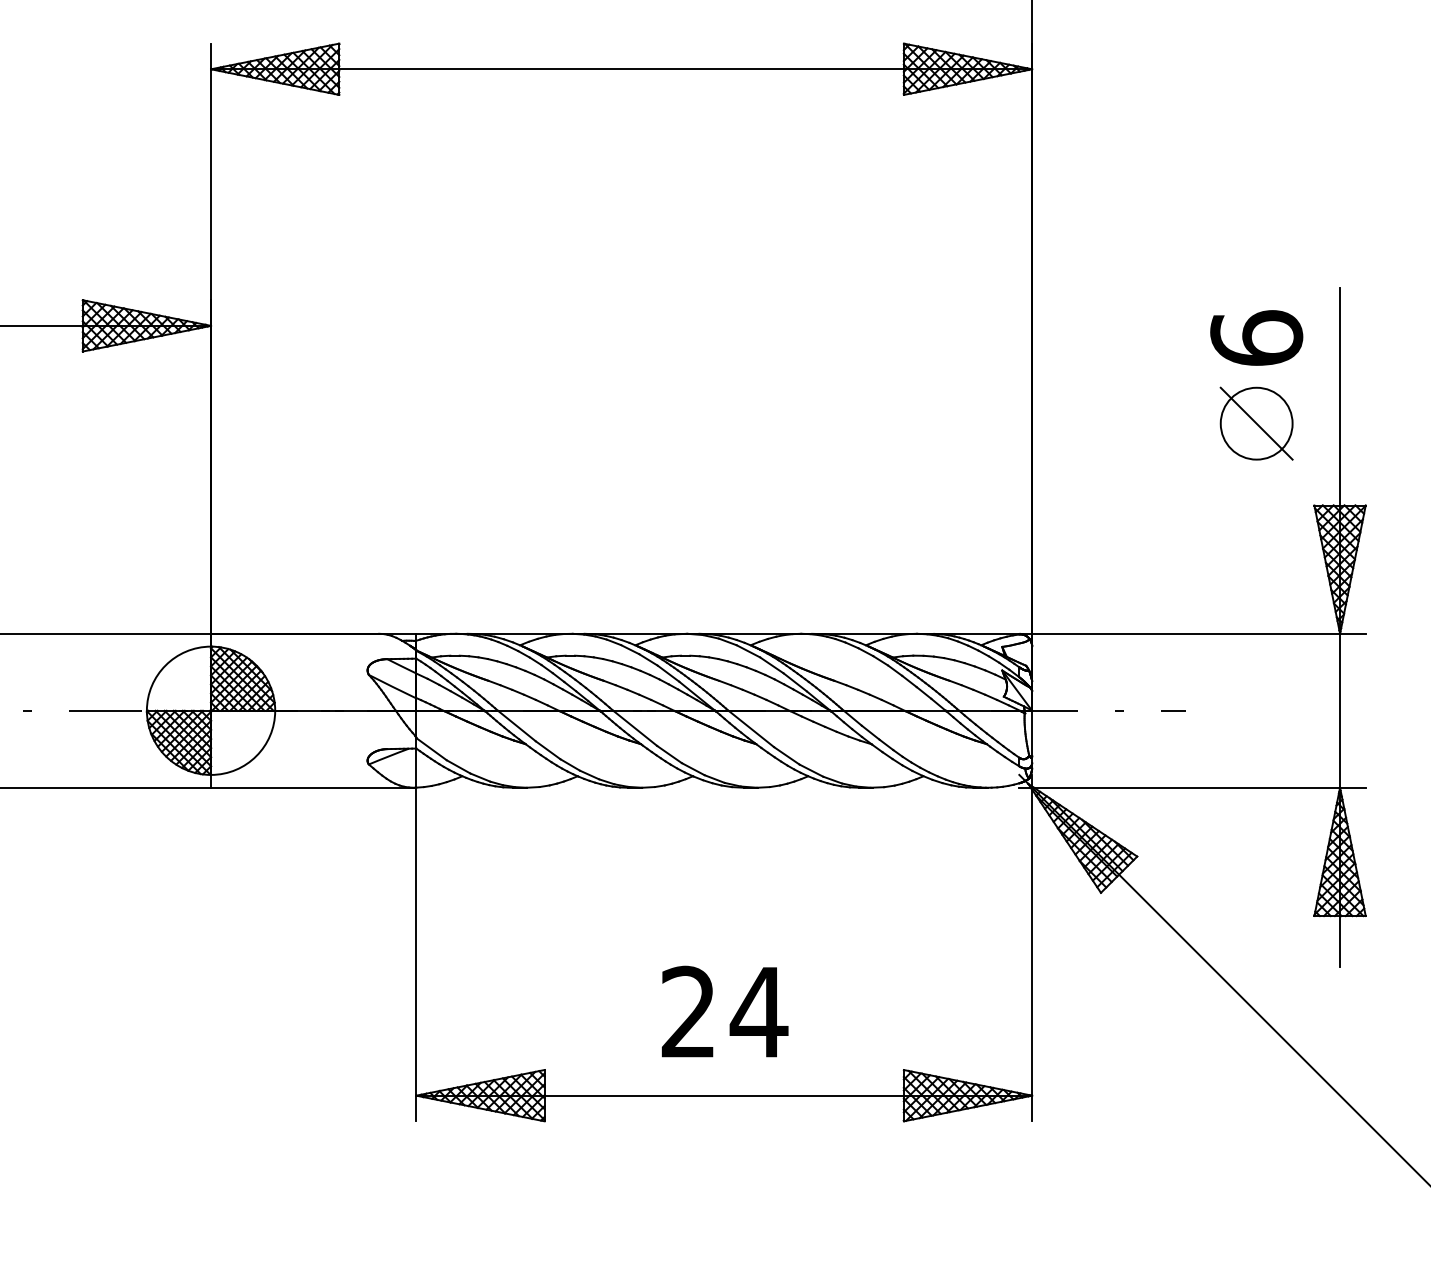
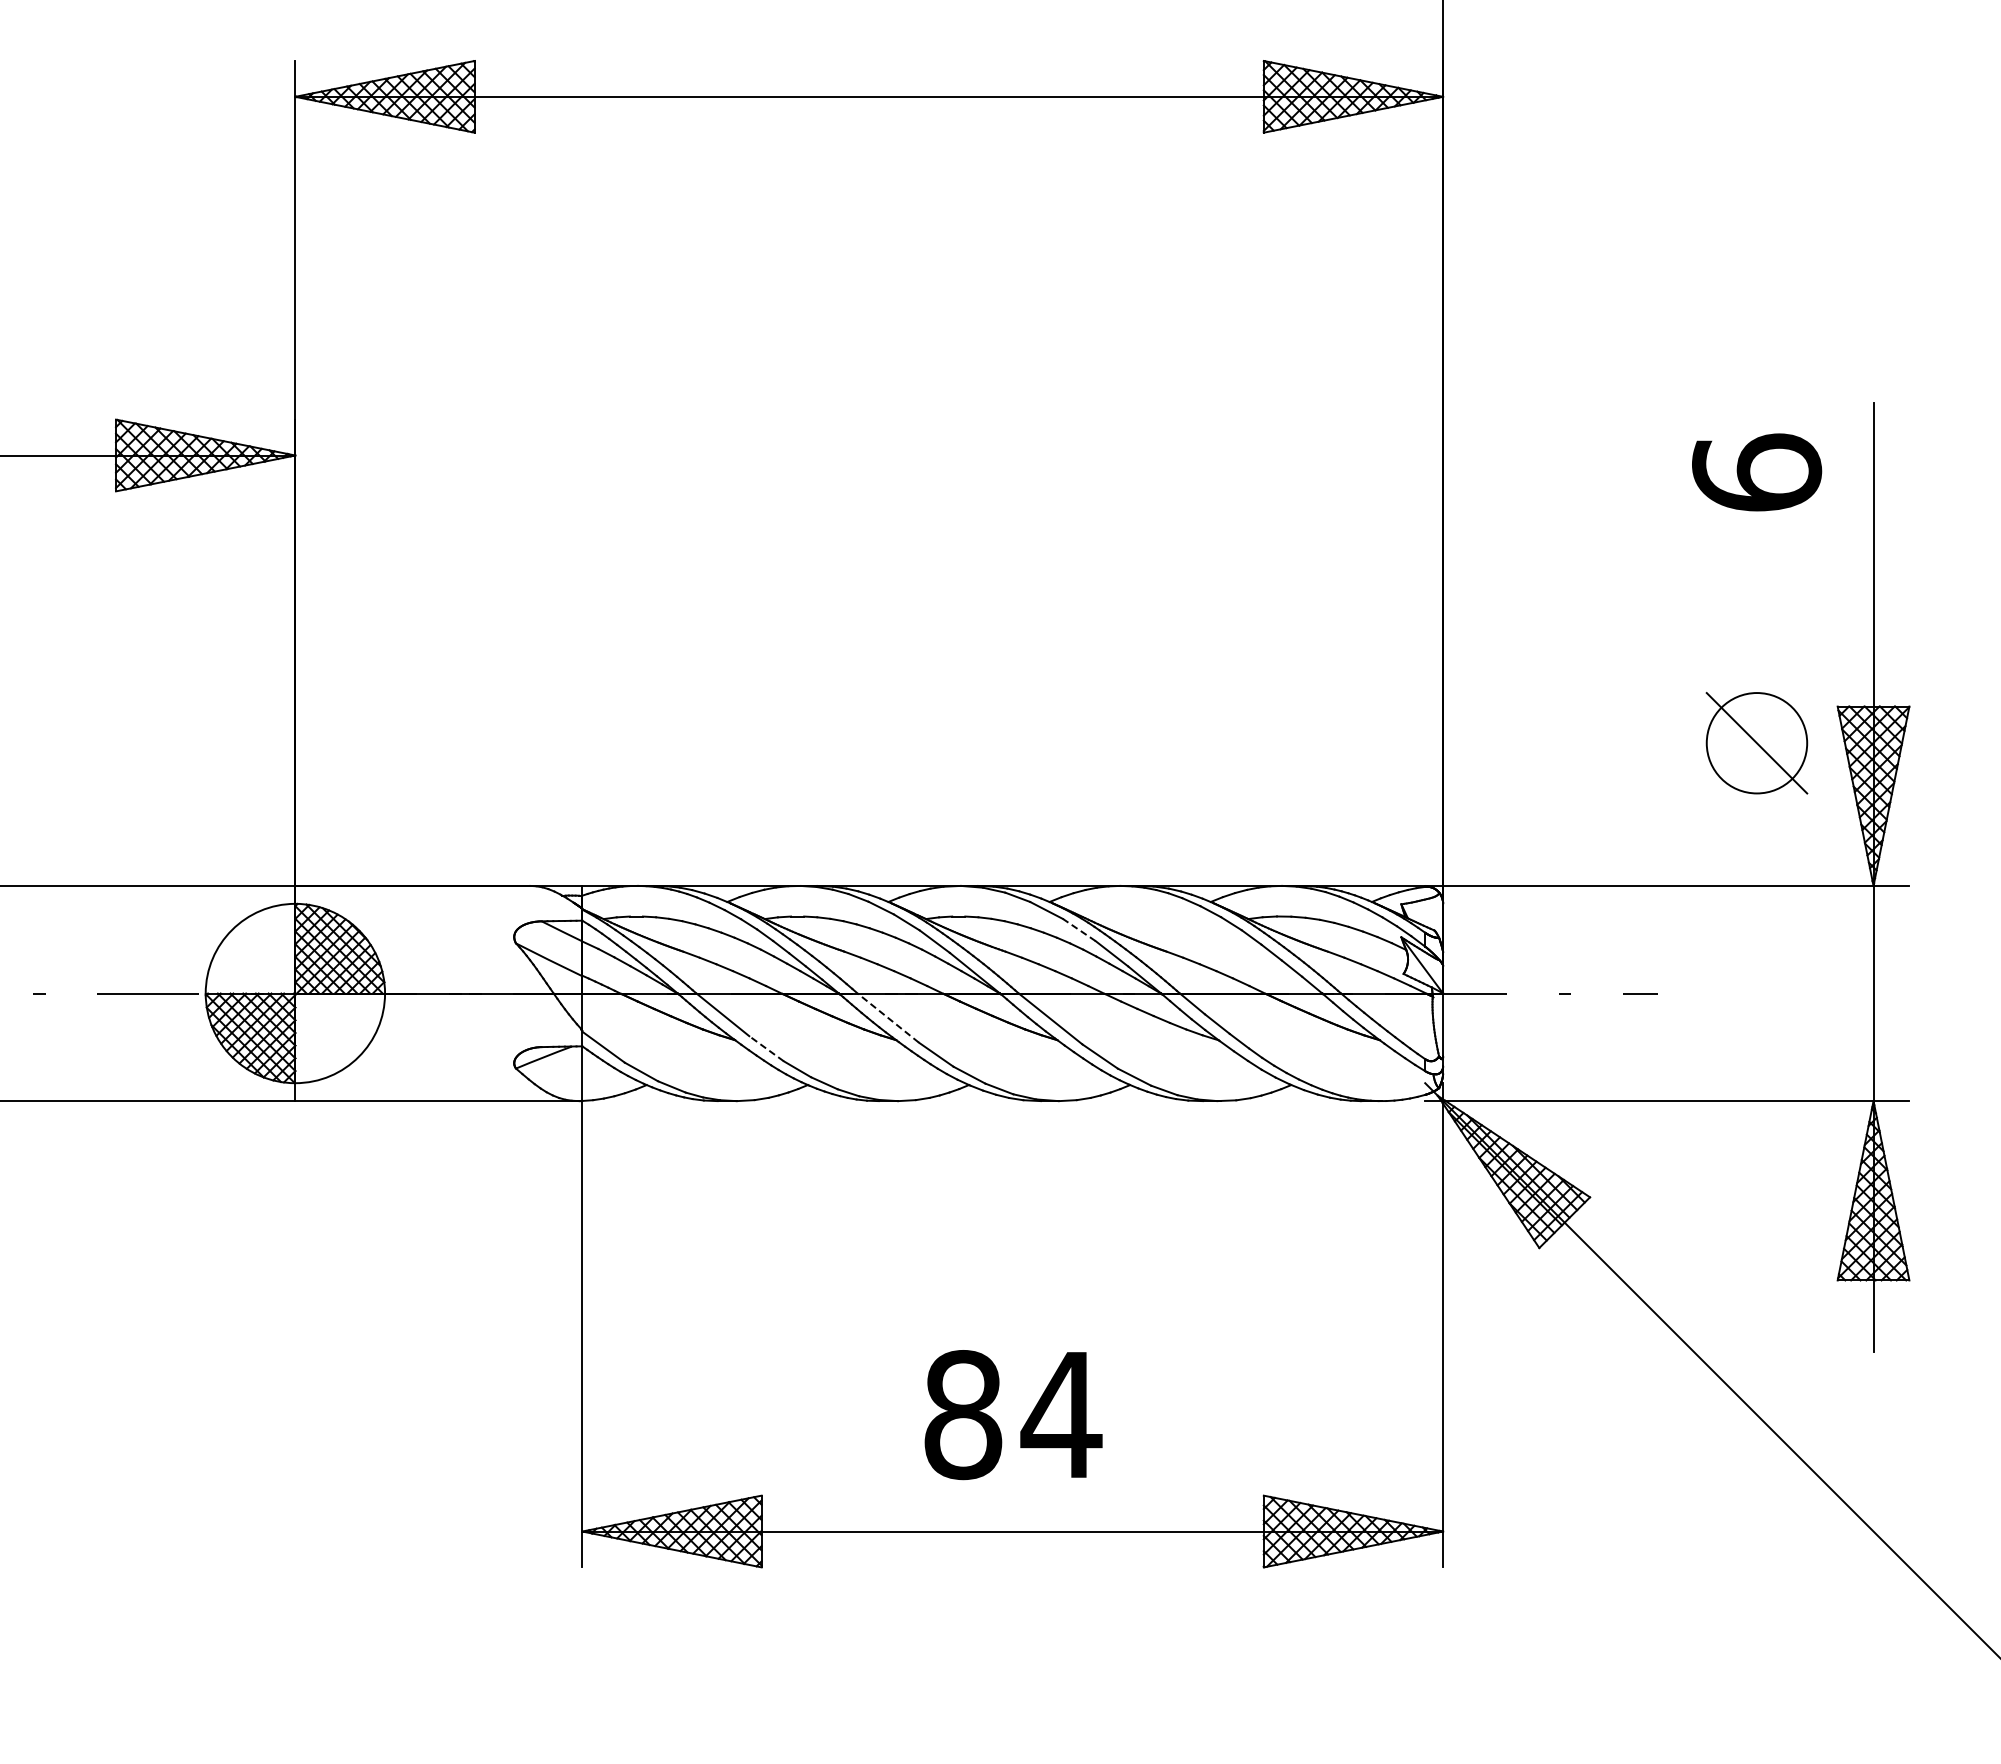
part: (1256, 423) -> (1756, 743), moved
line: (772, 665) -> (1079, 930), solid -> dashed
line: (634, 727) -> (887, 1017), solid -> dashed
line: (548, 750) -> (766, 1048), solid -> dashed
text: (689, 1012) -> (963, 1415), 24 -> 84

